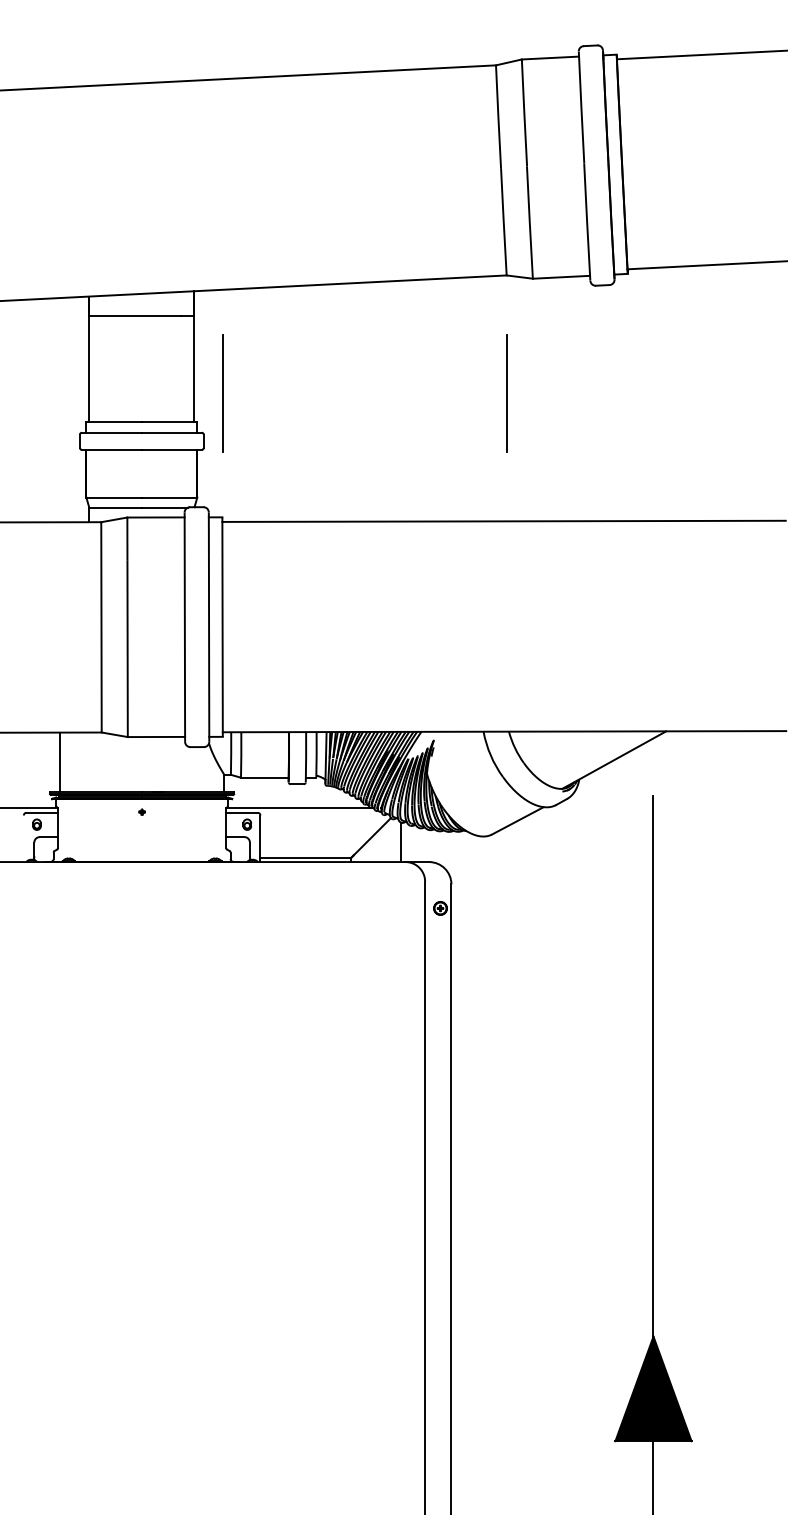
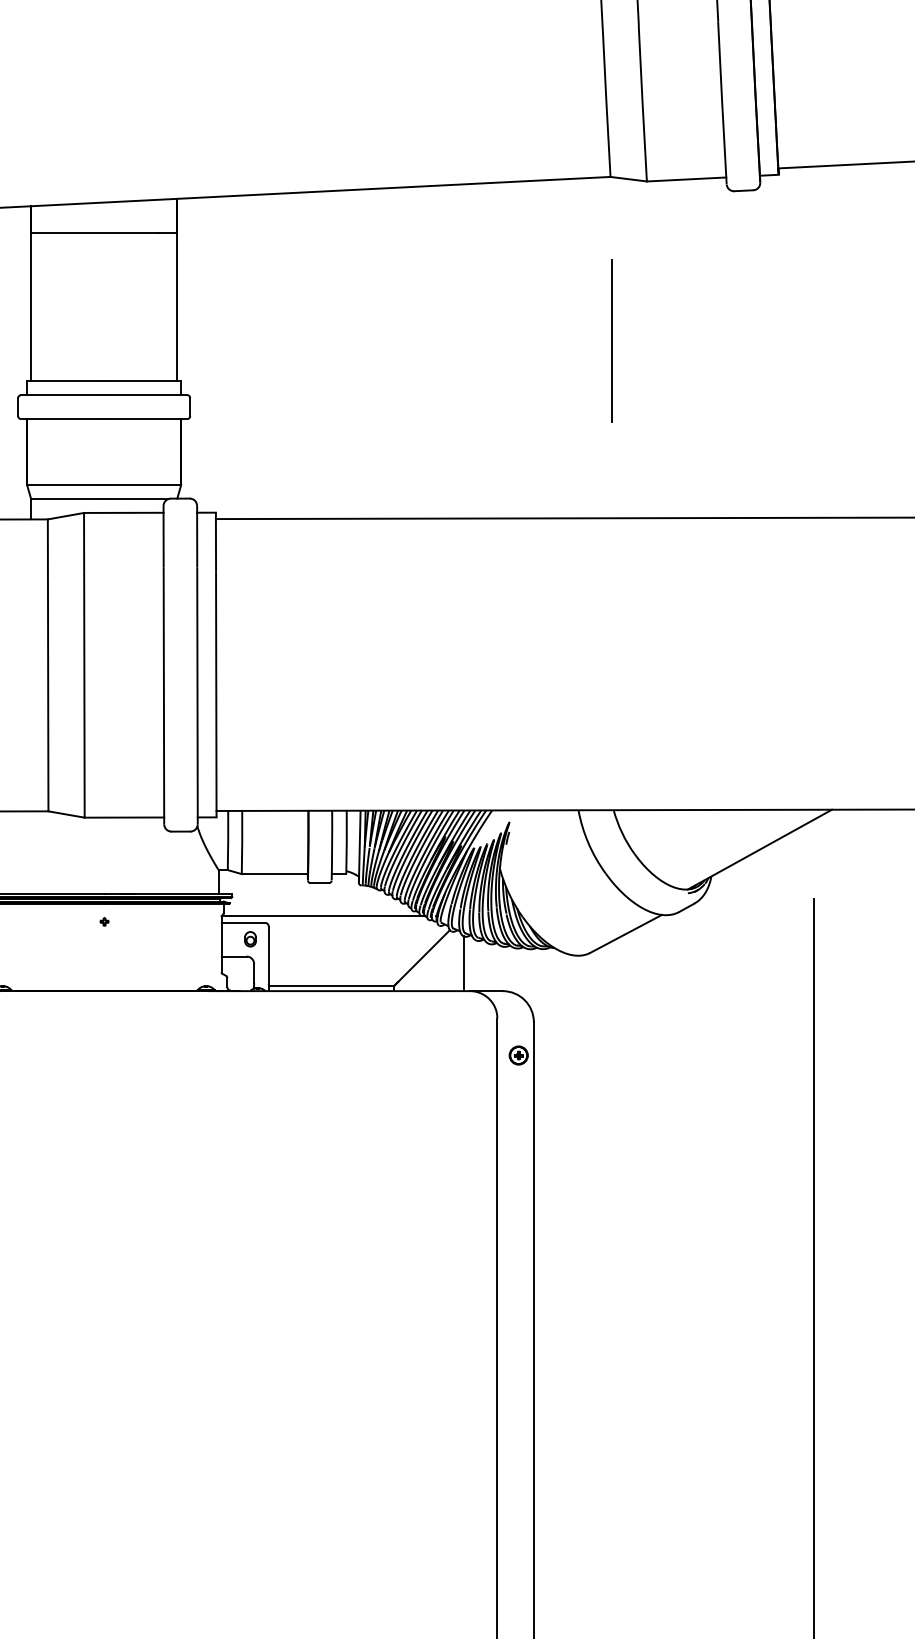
line: (222, 393) -> (216, 340), removed

